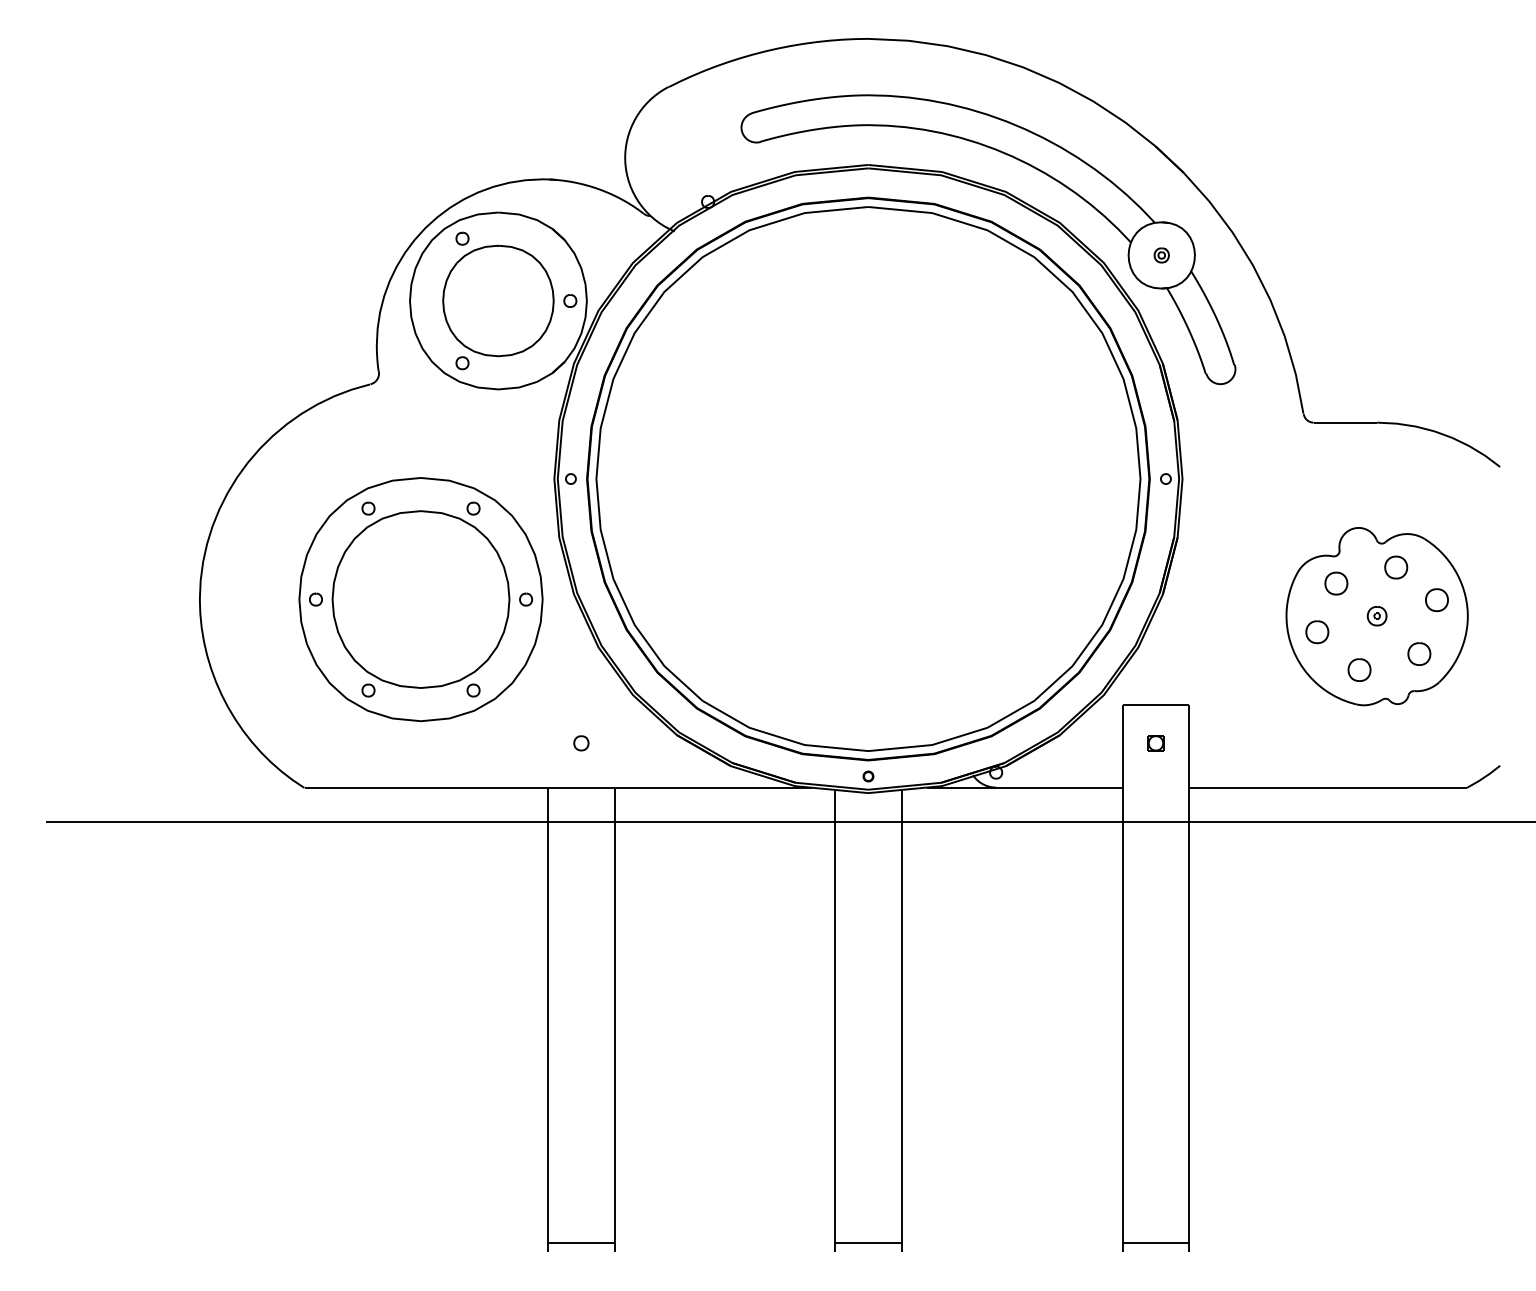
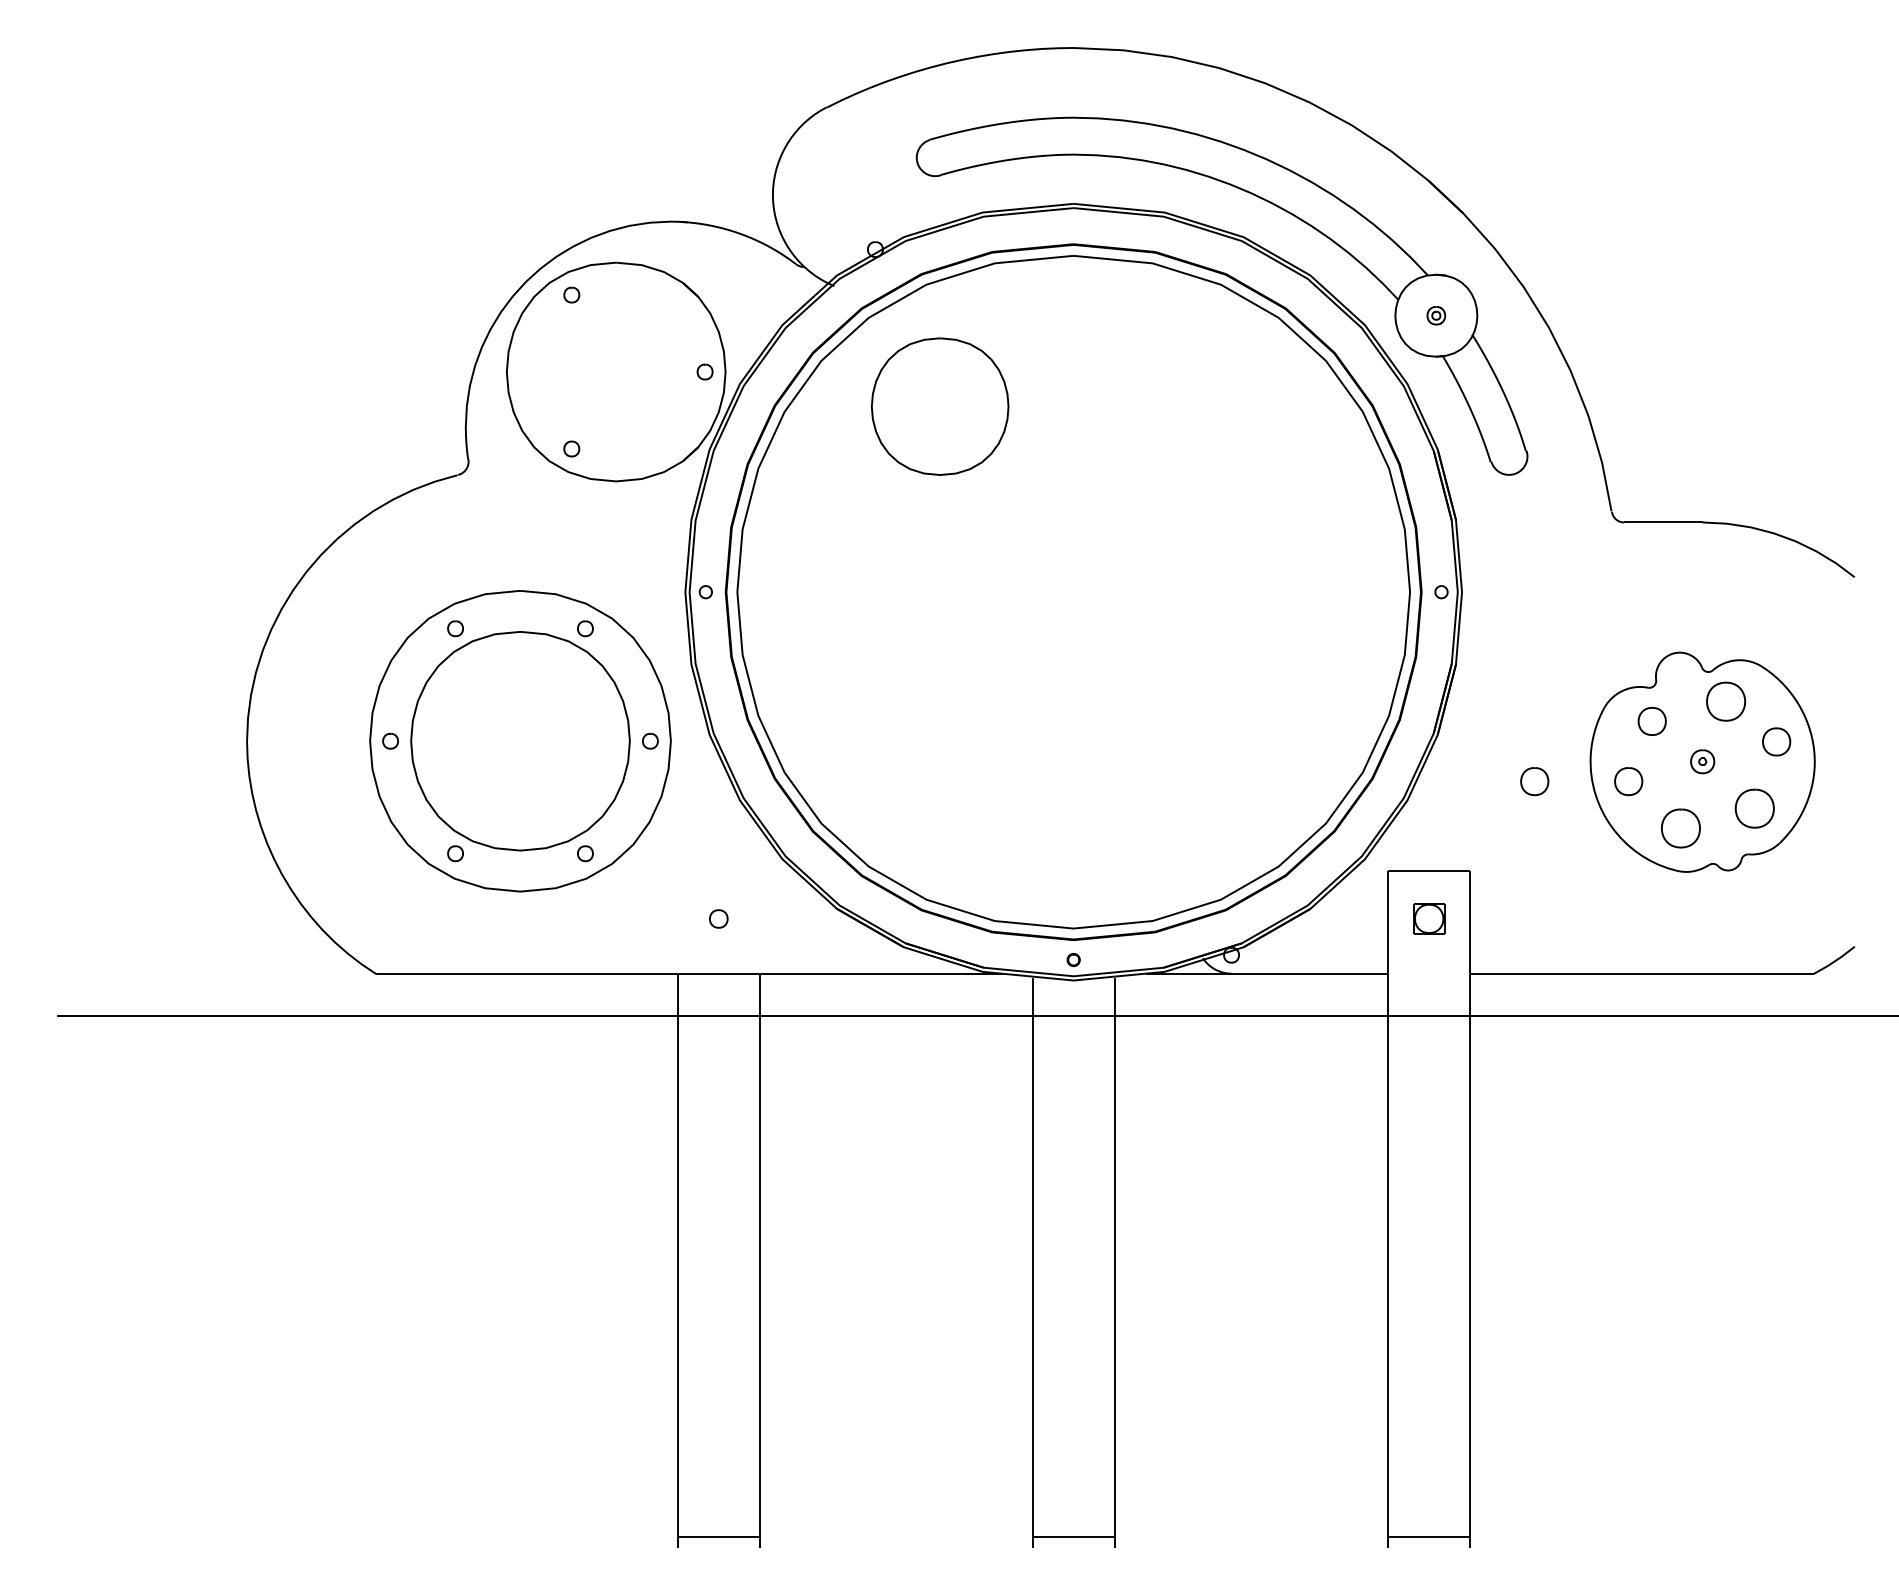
part: (498, 300) -> (940, 406), moved
part: (1396, 567) -> (1726, 701), size x1.4
part: (1241, 632) -> (1534, 781), added
part: (1419, 653) -> (1755, 807), size x1.4
part: (1359, 669) -> (1680, 827), size x1.4
part: (1155, 743) -> (1428, 919), size x1.6

